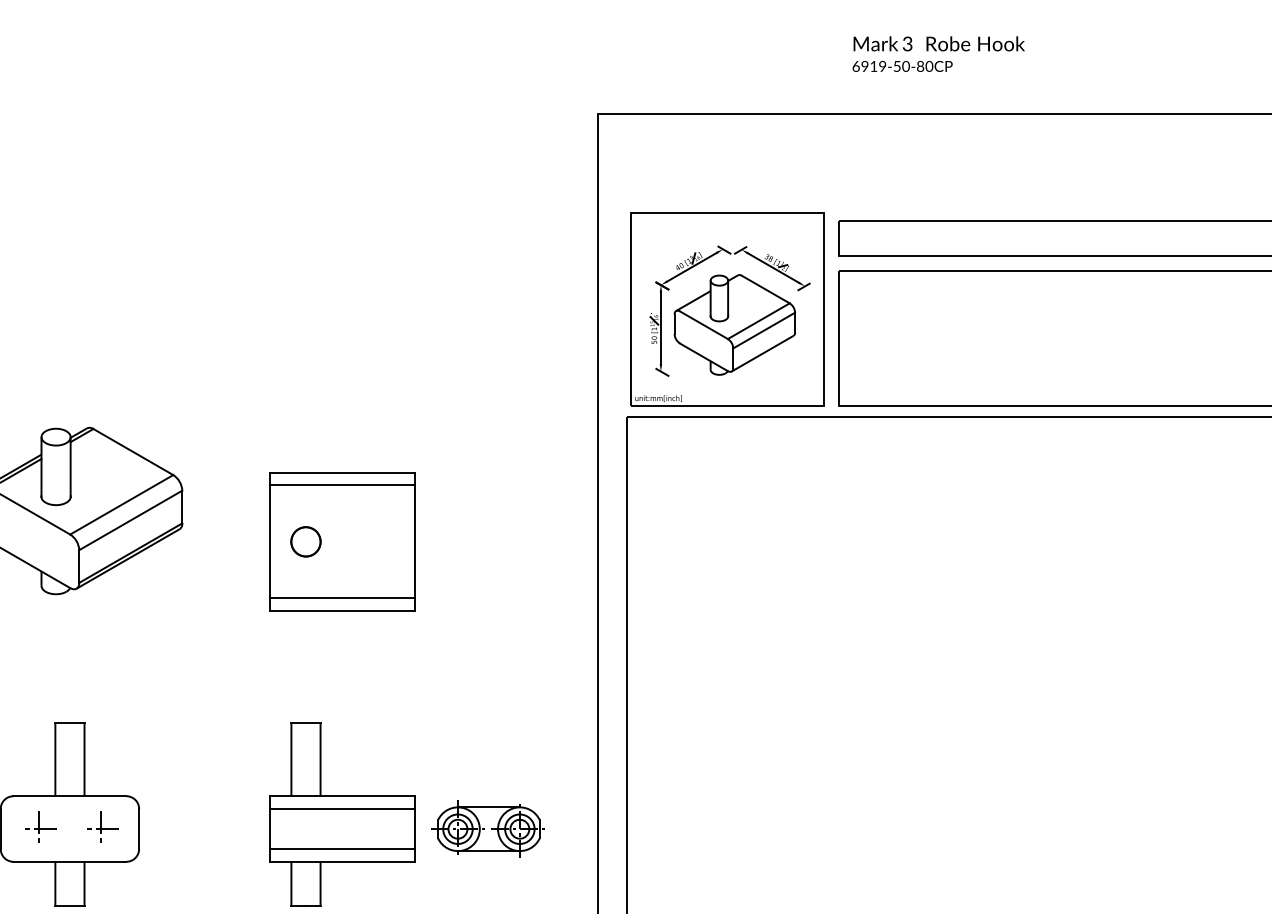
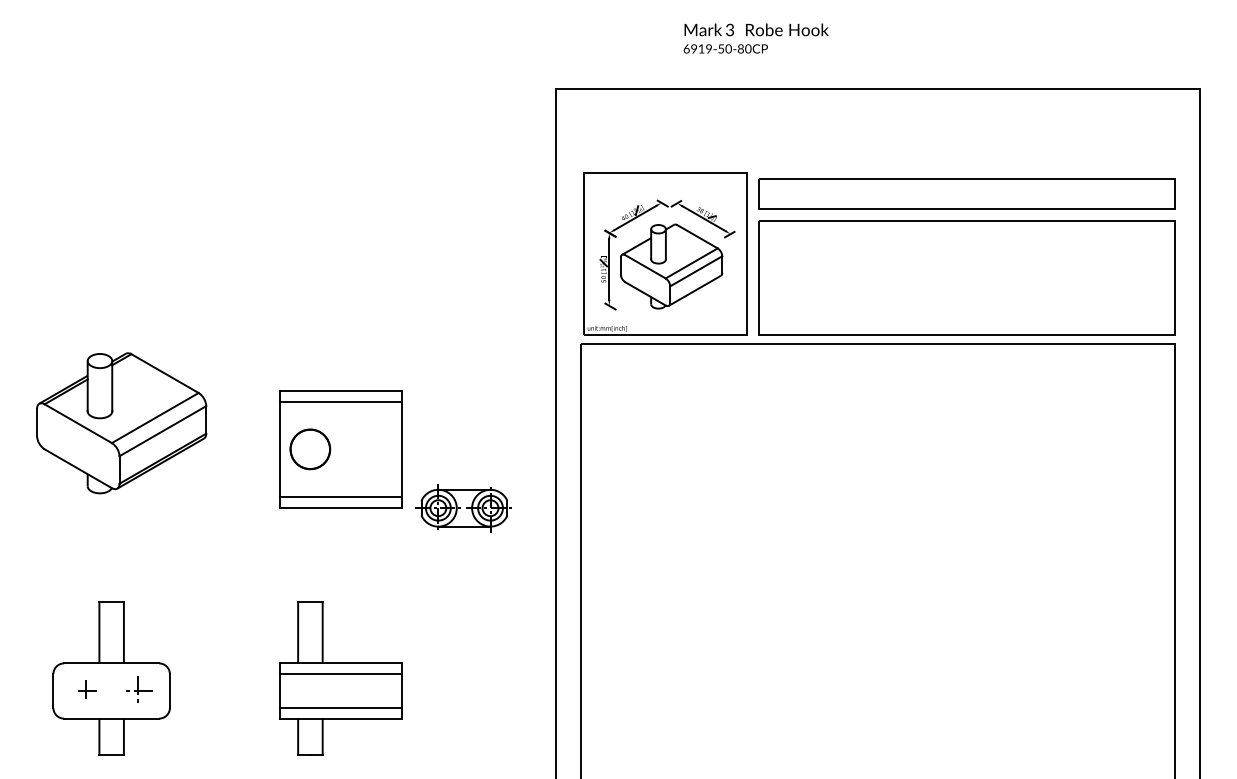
text: (937, 54) -> (755, 38), moved
part: (306, 540) -> (310, 448), size x1.6
part: (41, 827) -> (87, 689), size x0.7
part: (487, 829) -> (463, 508), moved

